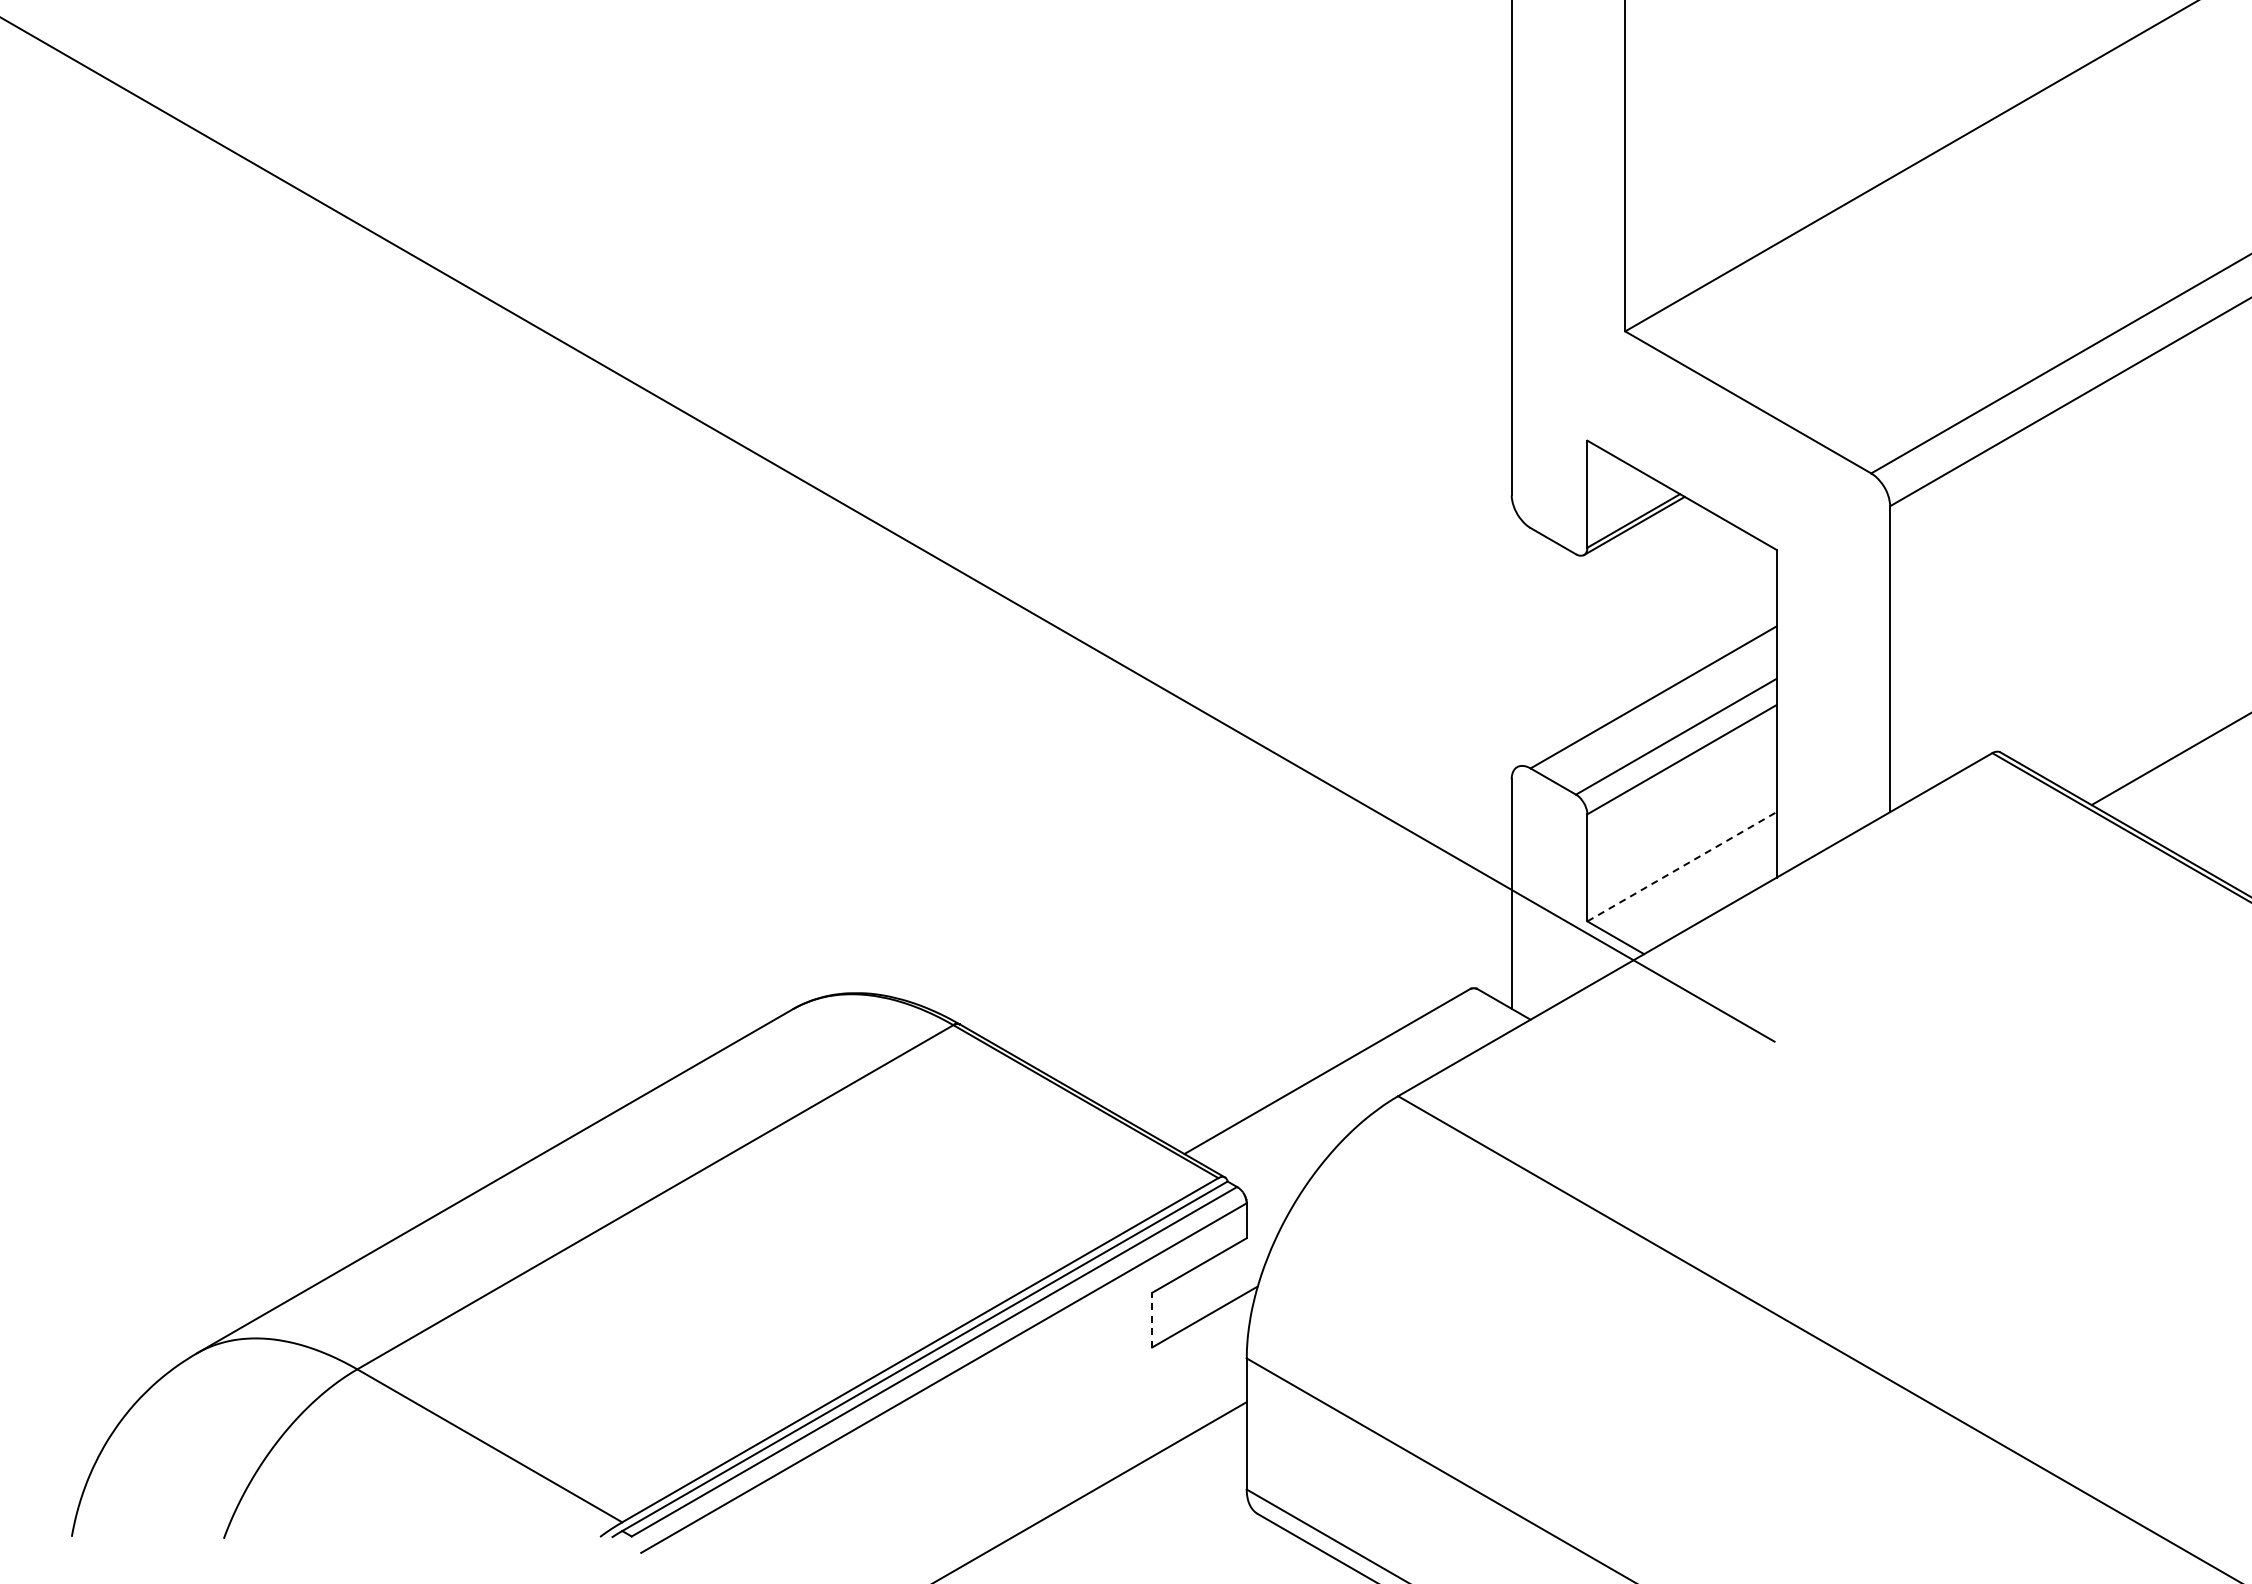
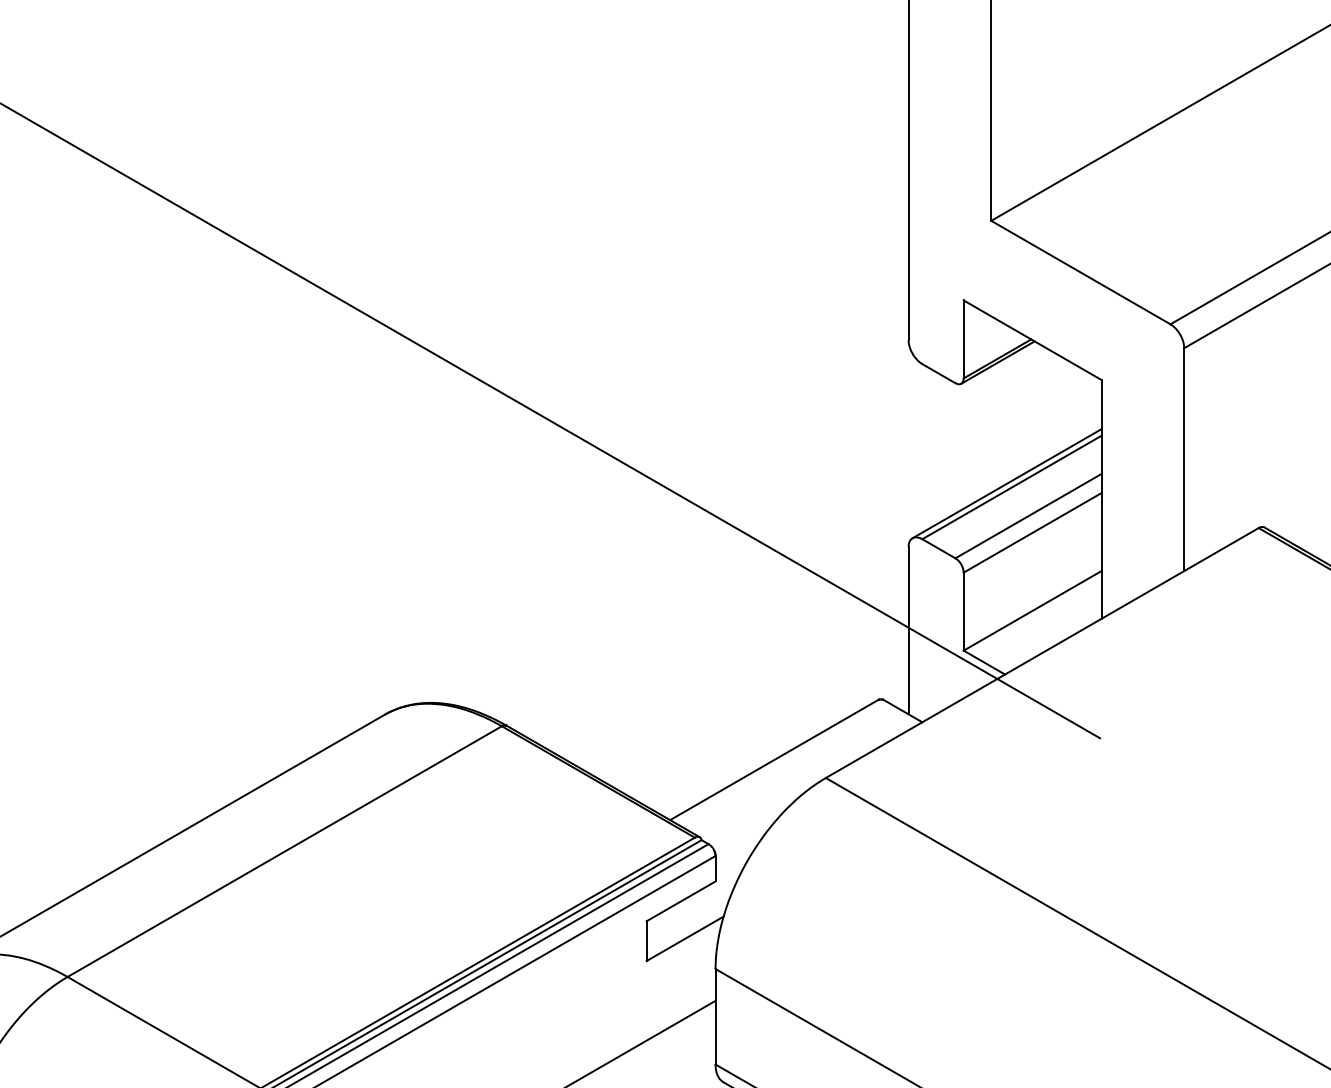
line: (1646, 692) -> (1006, 483), added
line: (1682, 866) -> (1032, 610), dashed -> solid
line: (1152, 1319) -> (646, 940), dashed -> solid

